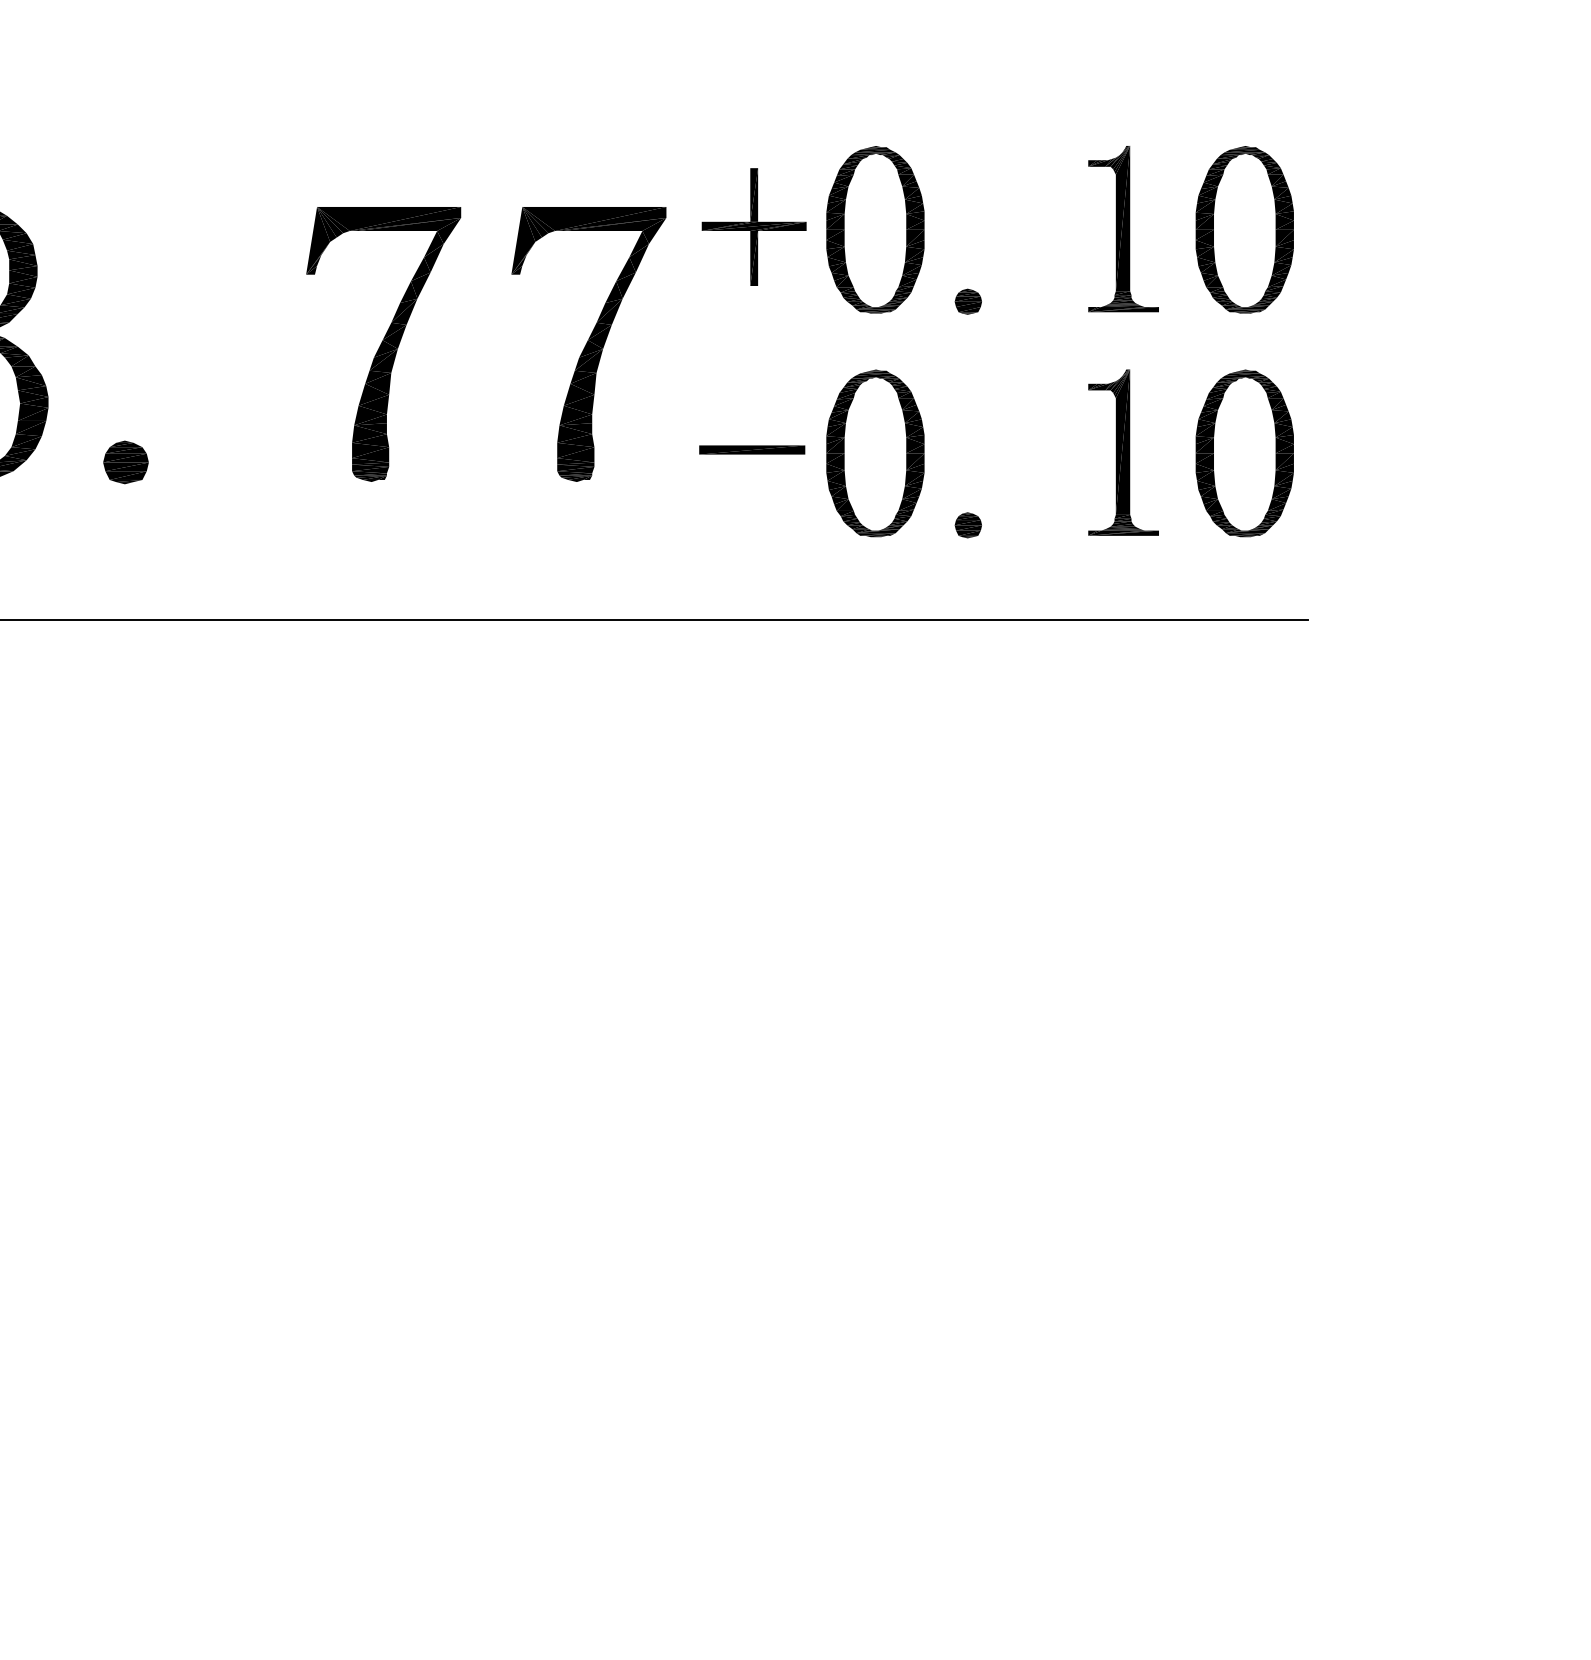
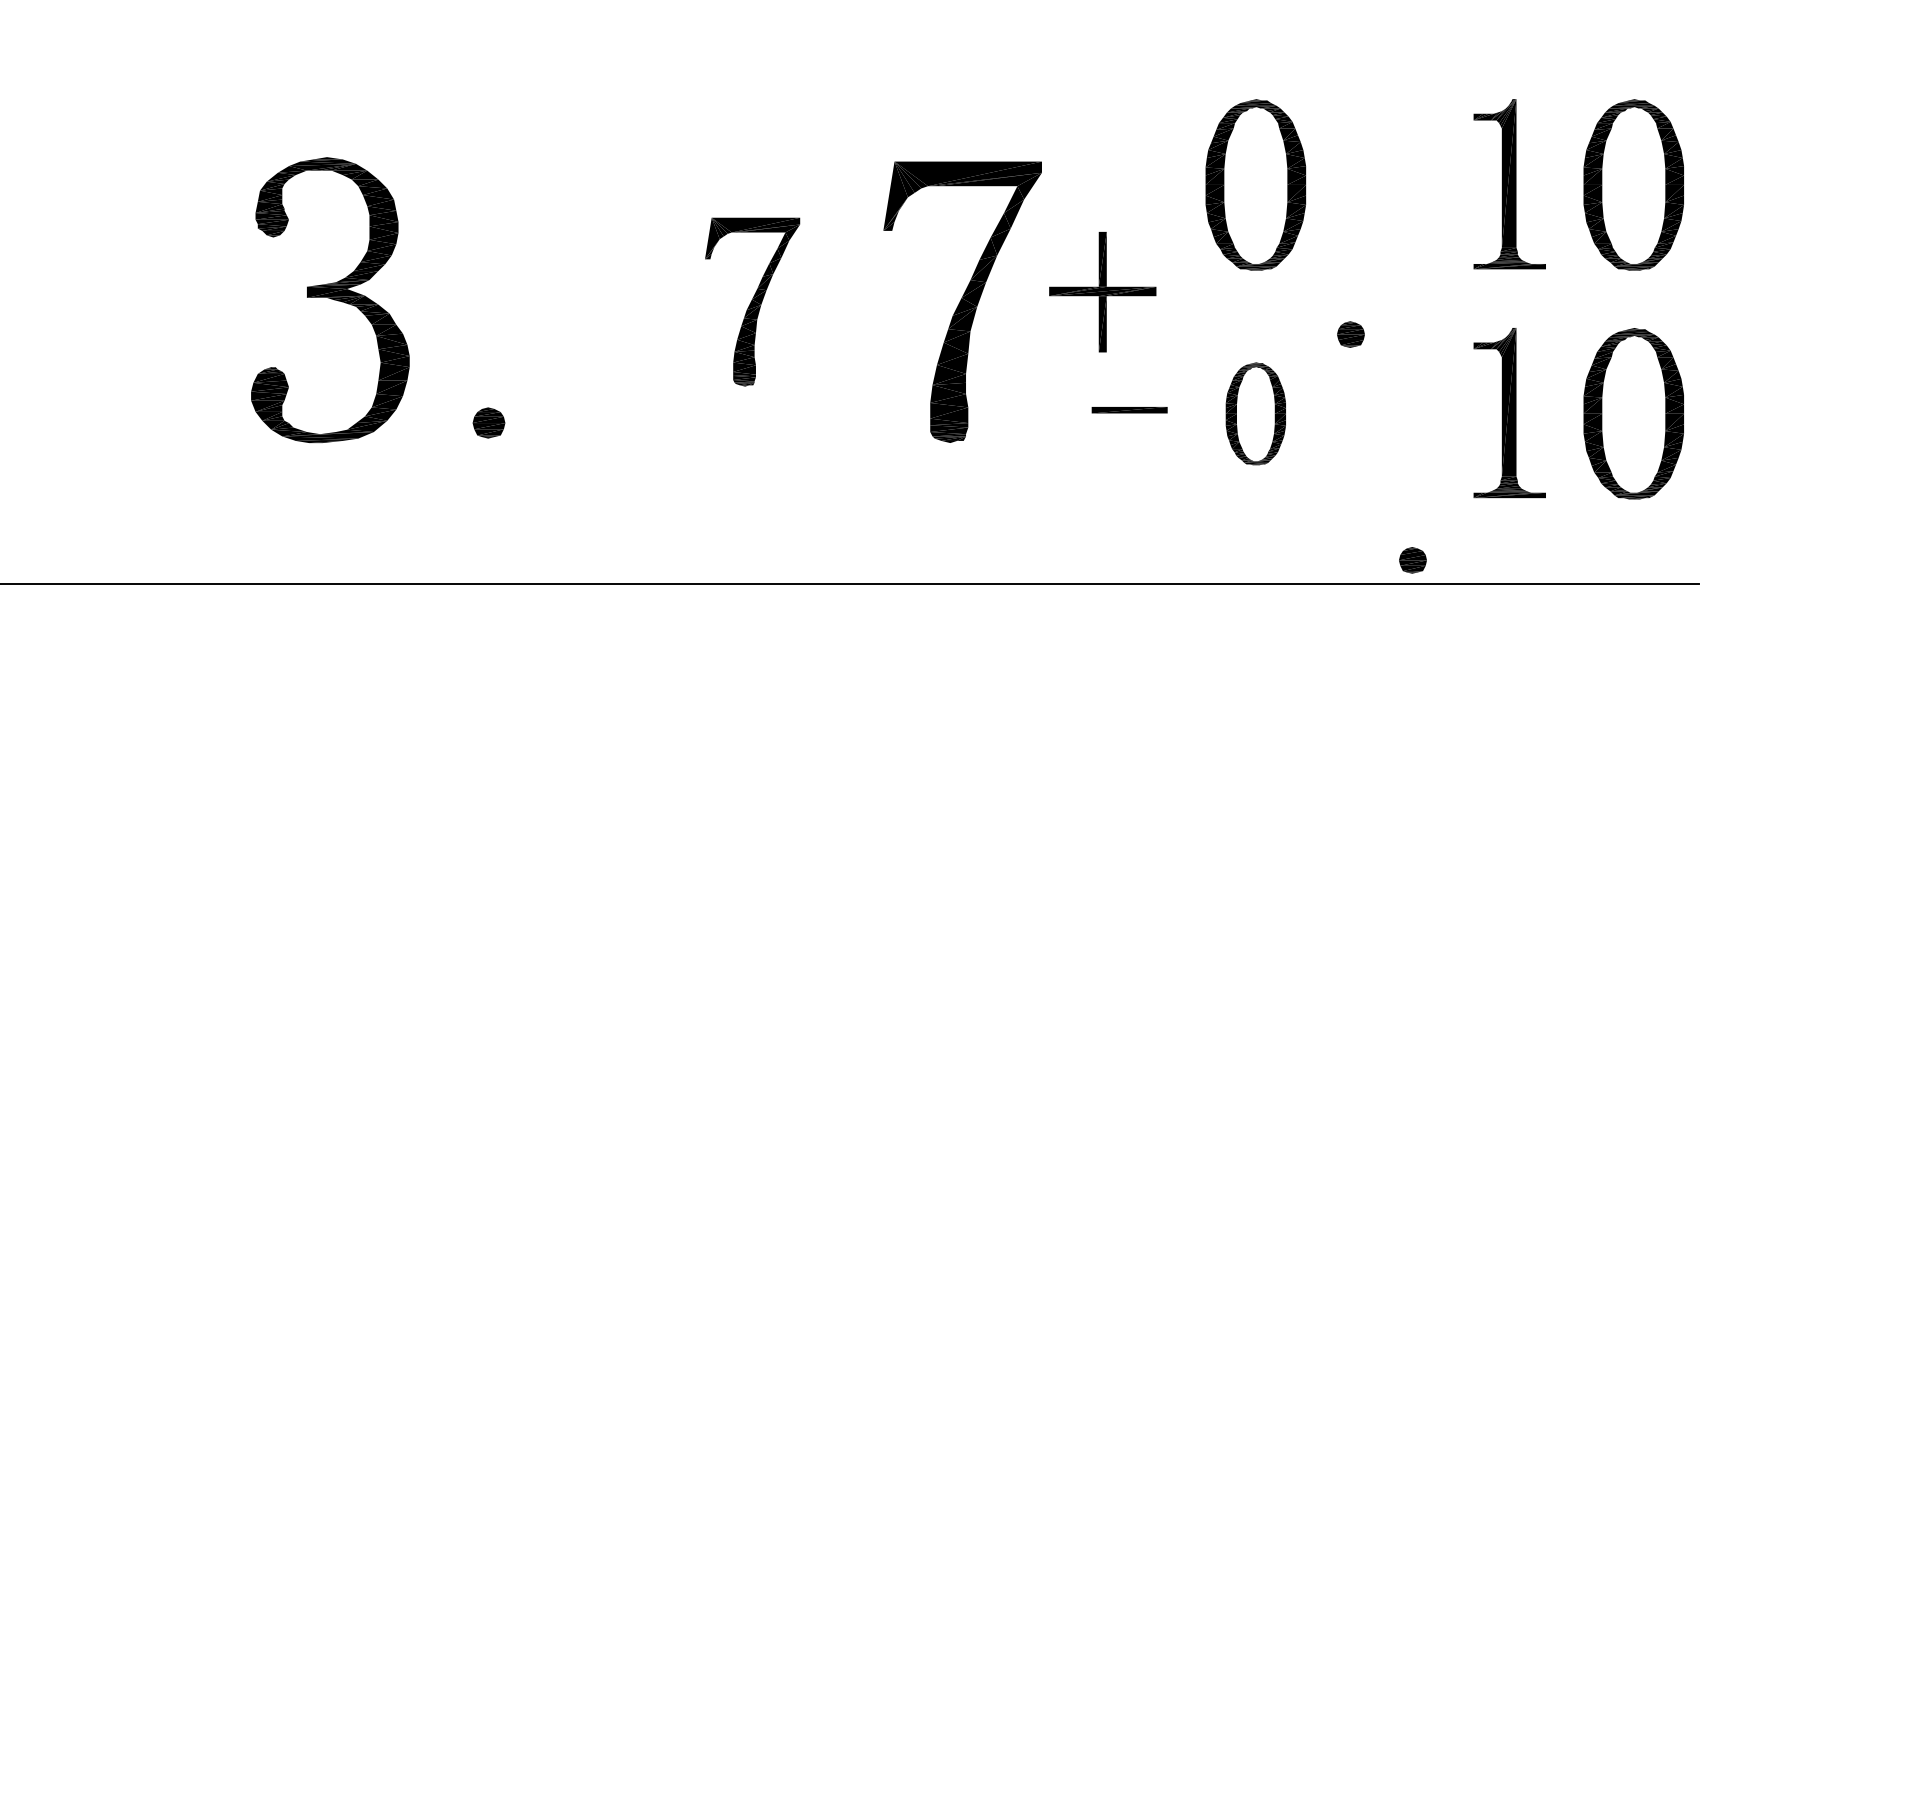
part: (753, 227) -> (1102, 292), moved
part: (967, 301) -> (1350, 334), moved
part: (383, 343) -> (752, 301), size x0.6
part: (751, 449) -> (1129, 409), size x0.7
part: (875, 453) -> (1255, 413), size x0.6
part: (125, 461) -> (488, 422), size x0.7
part: (967, 525) -> (1412, 560), moved

